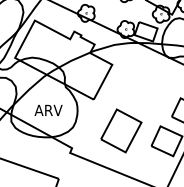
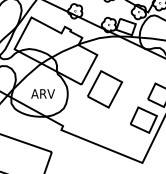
part: (121, 131) -> (105, 89), moved

